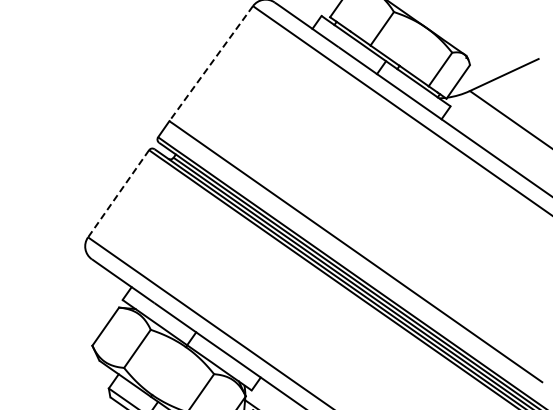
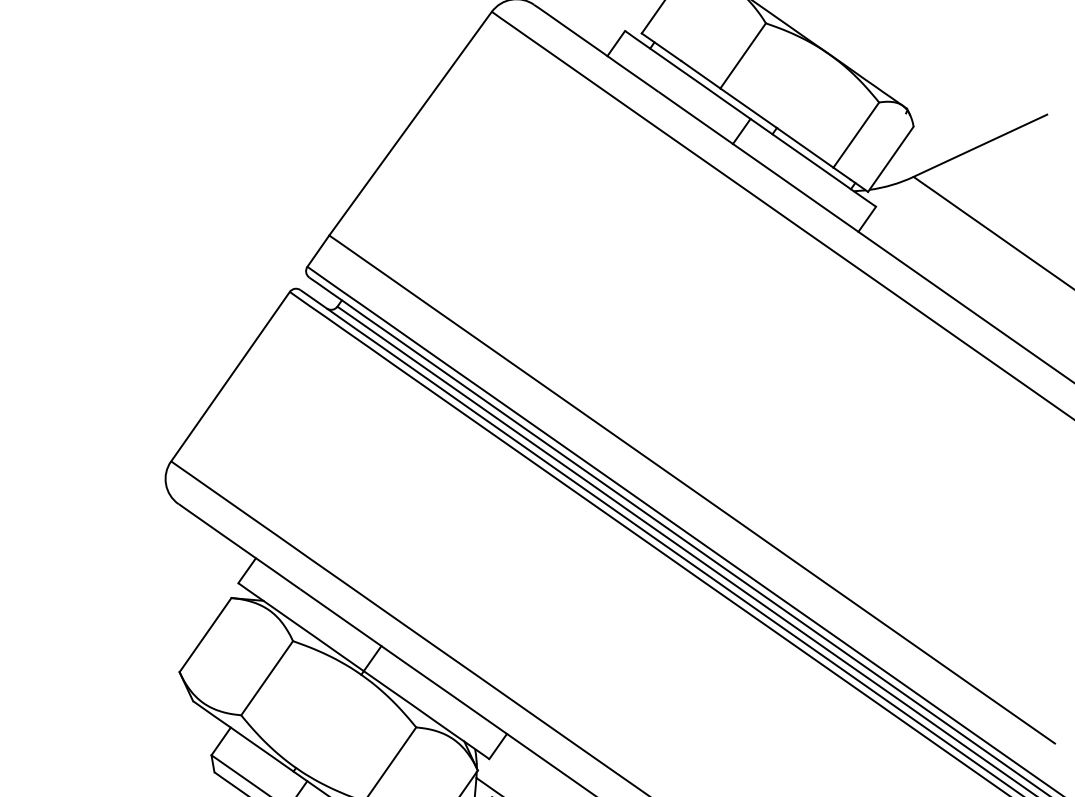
line: (210, 64) -> (409, 125), dashed -> solid
line: (118, 194) -> (230, 378), dashed -> solid

